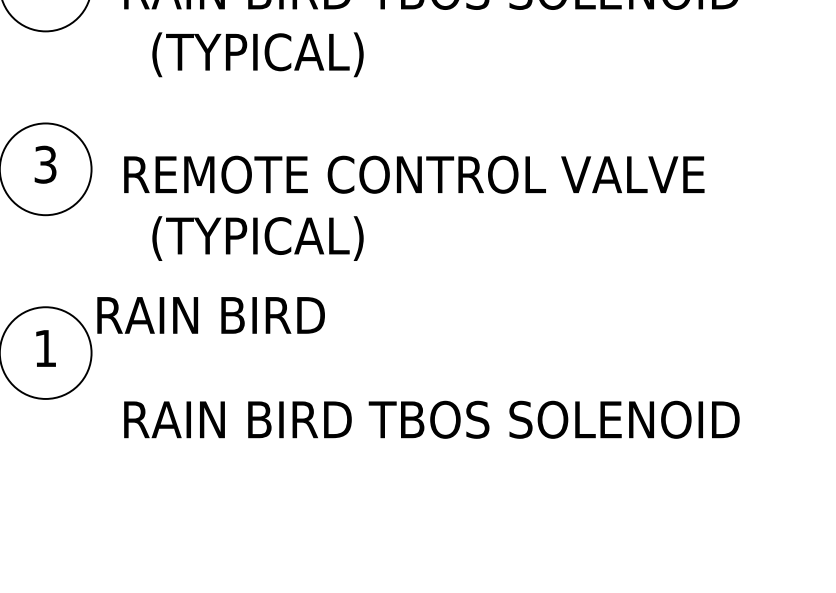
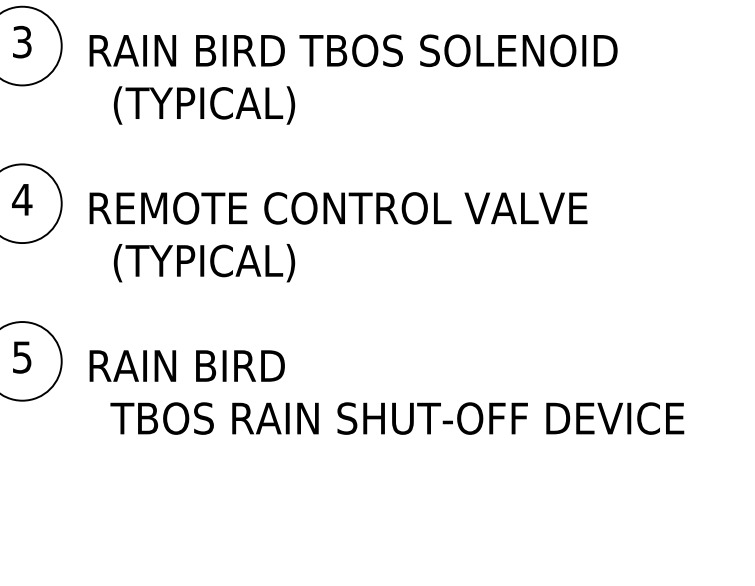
text: (45, 164) -> (22, 199), 3 -> 4
text: (210, 314) -> (186, 365), moved
text: (45, 348) -> (22, 357), 1 -> 5
text: (470, 419) -> (386, 418), RAIN BIRD TBOS SOLENOID -> TBOS RAIN SHUT-OFF DEVICE

